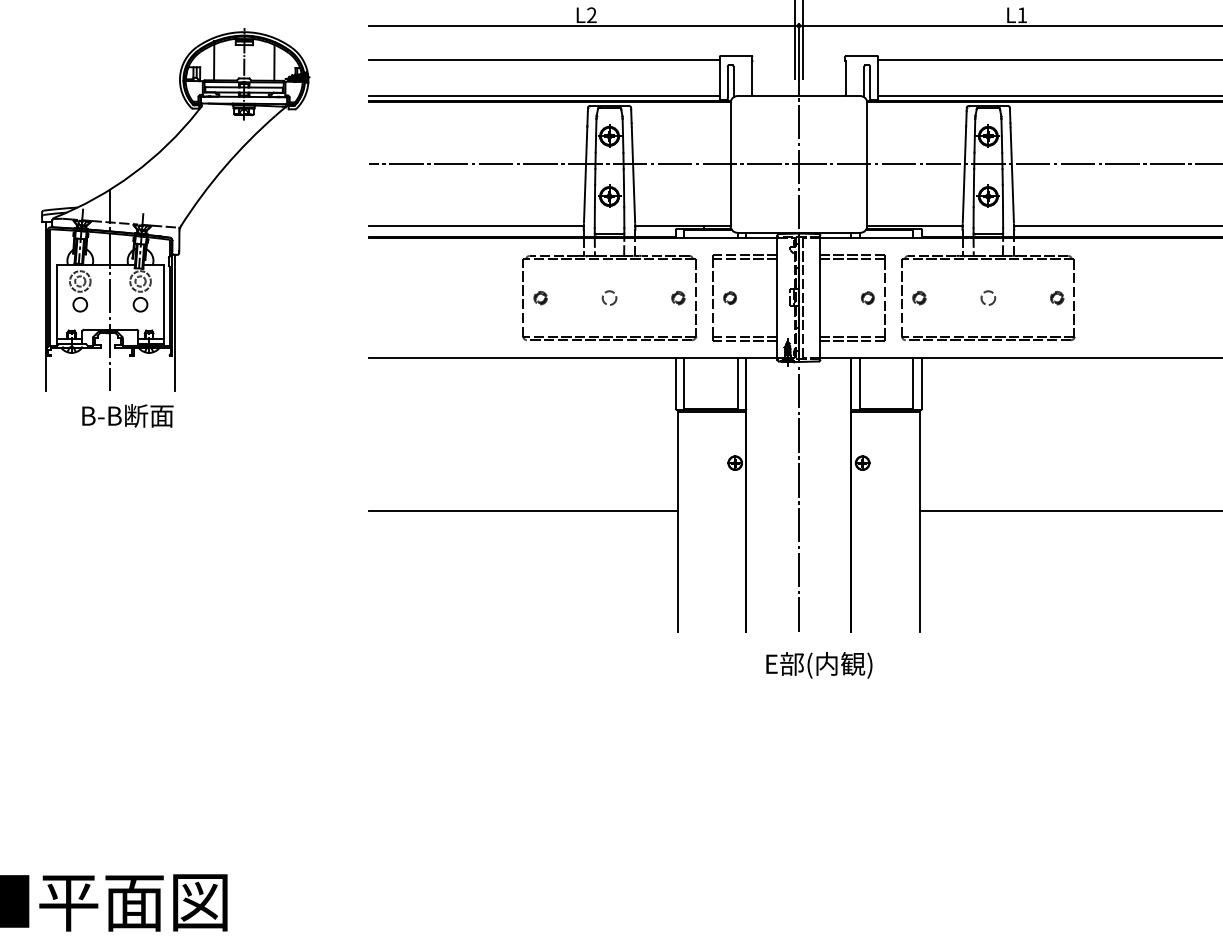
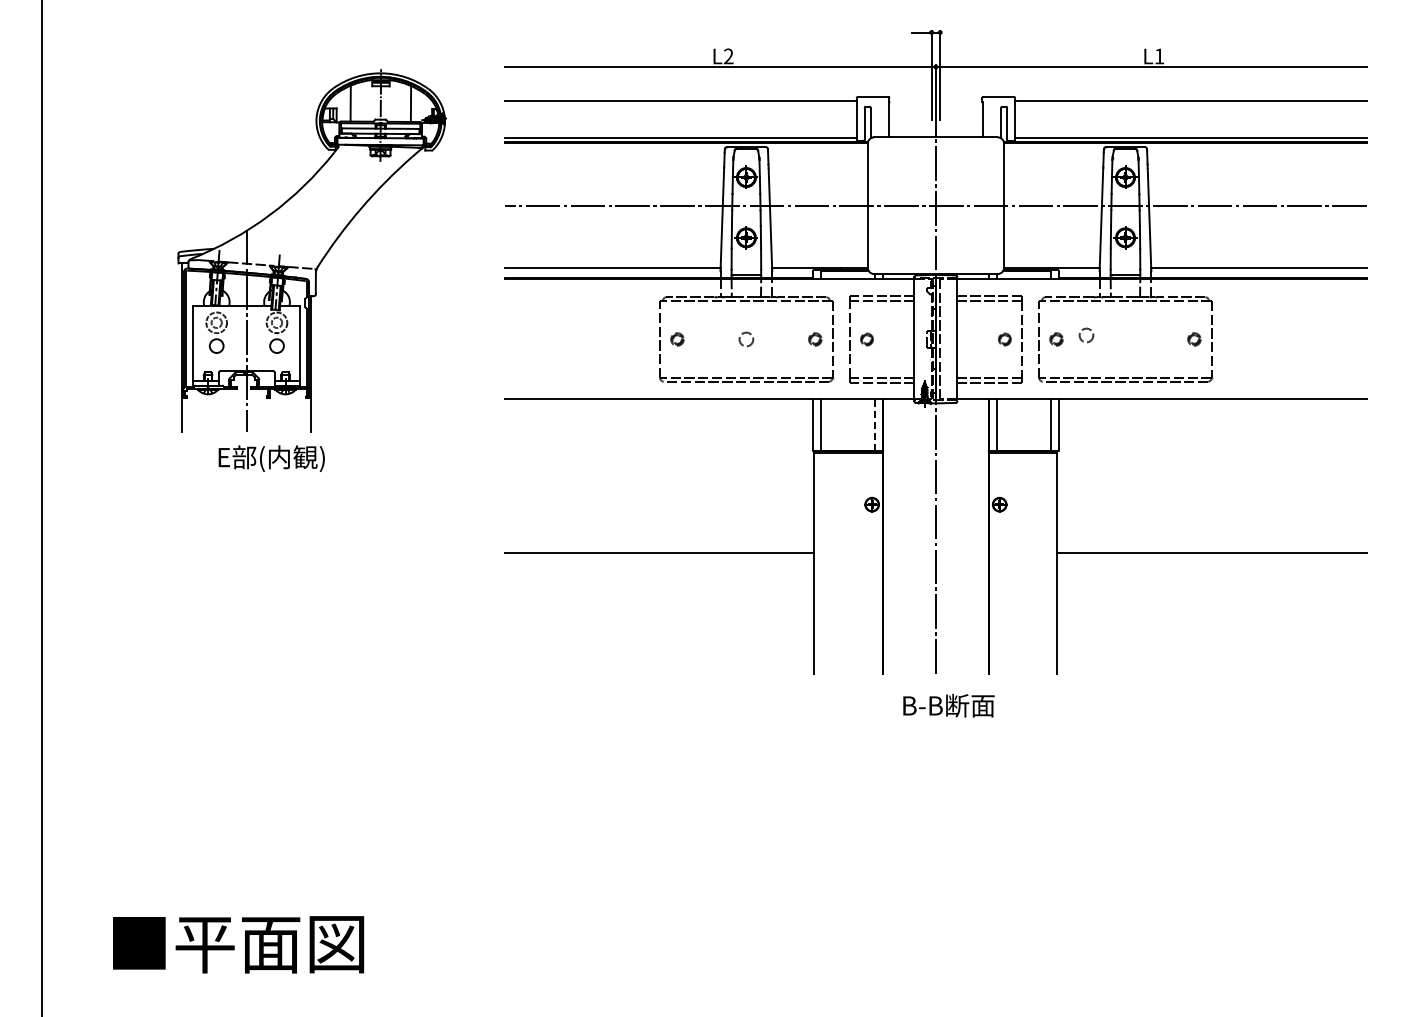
circle: (988, 298) -> (1086, 335), moved
line: (737, 384) -> (874, 425), solid -> dashed
text: (136, 417) -> (272, 458), B-B断面 -> E部(内観)
text: (820, 664) -> (957, 706), E部(内観) -> B-B断面

